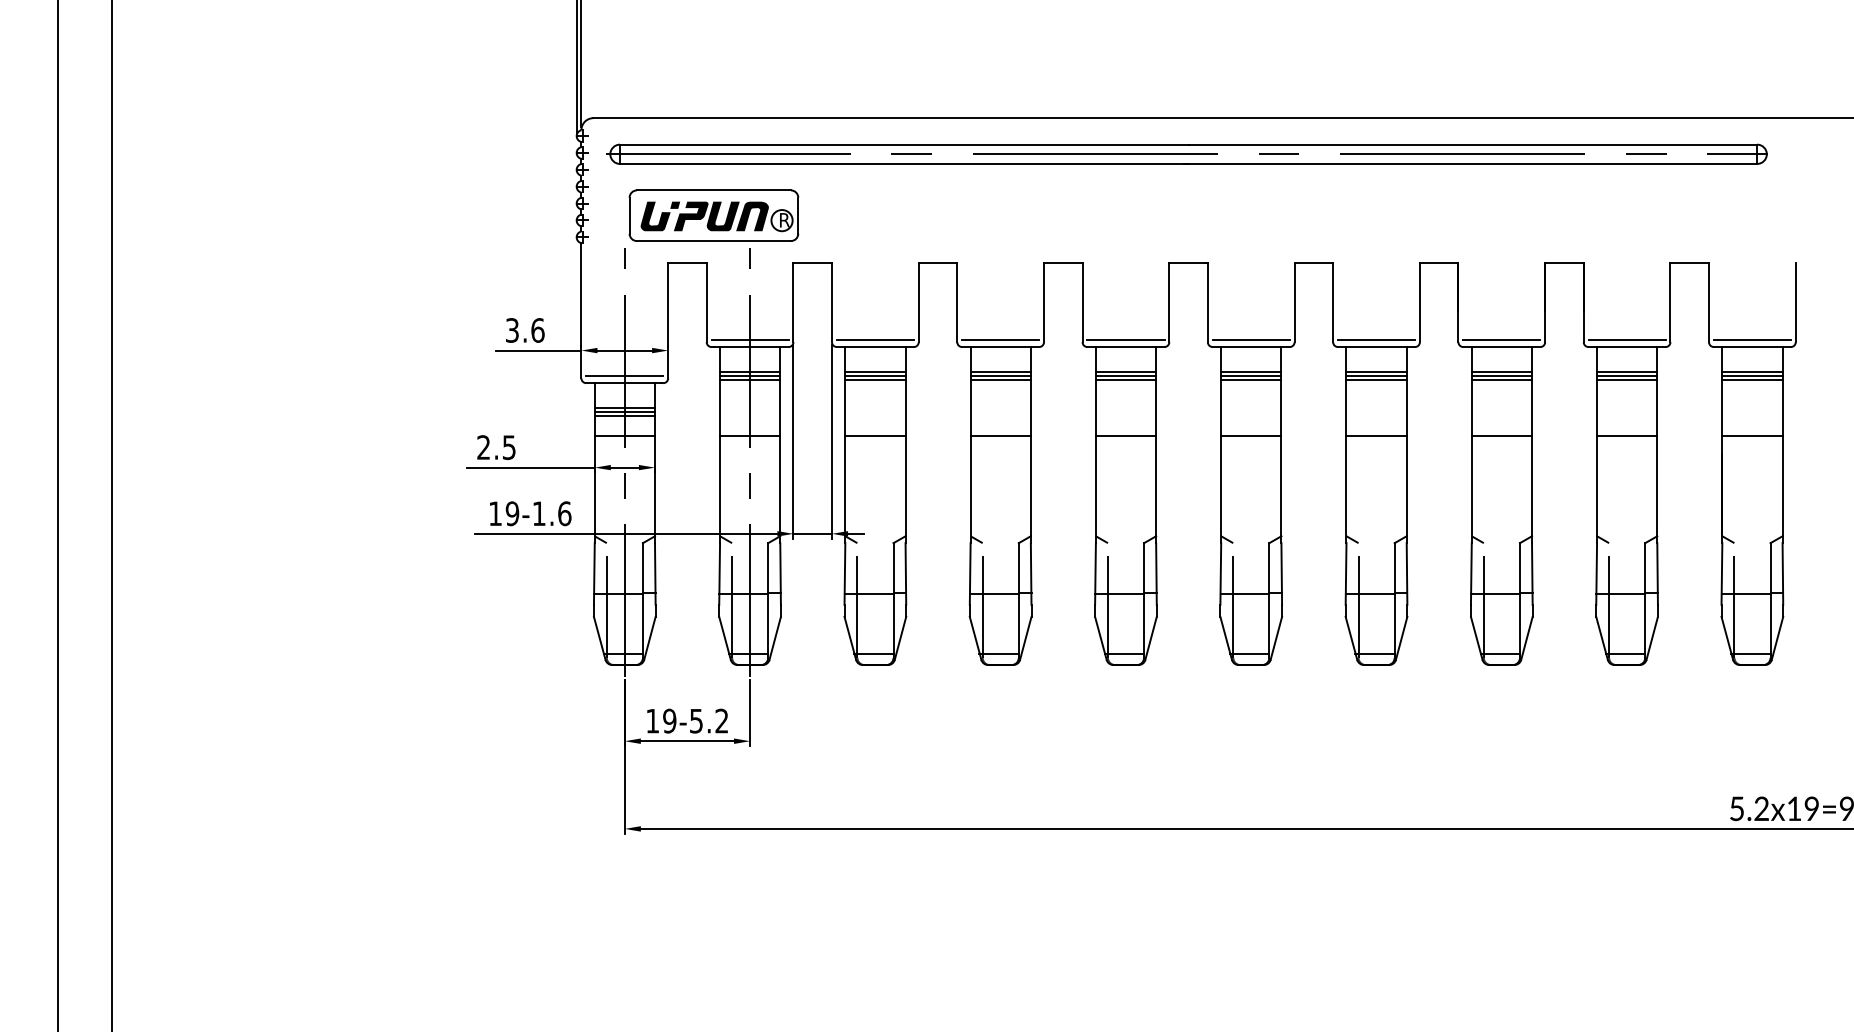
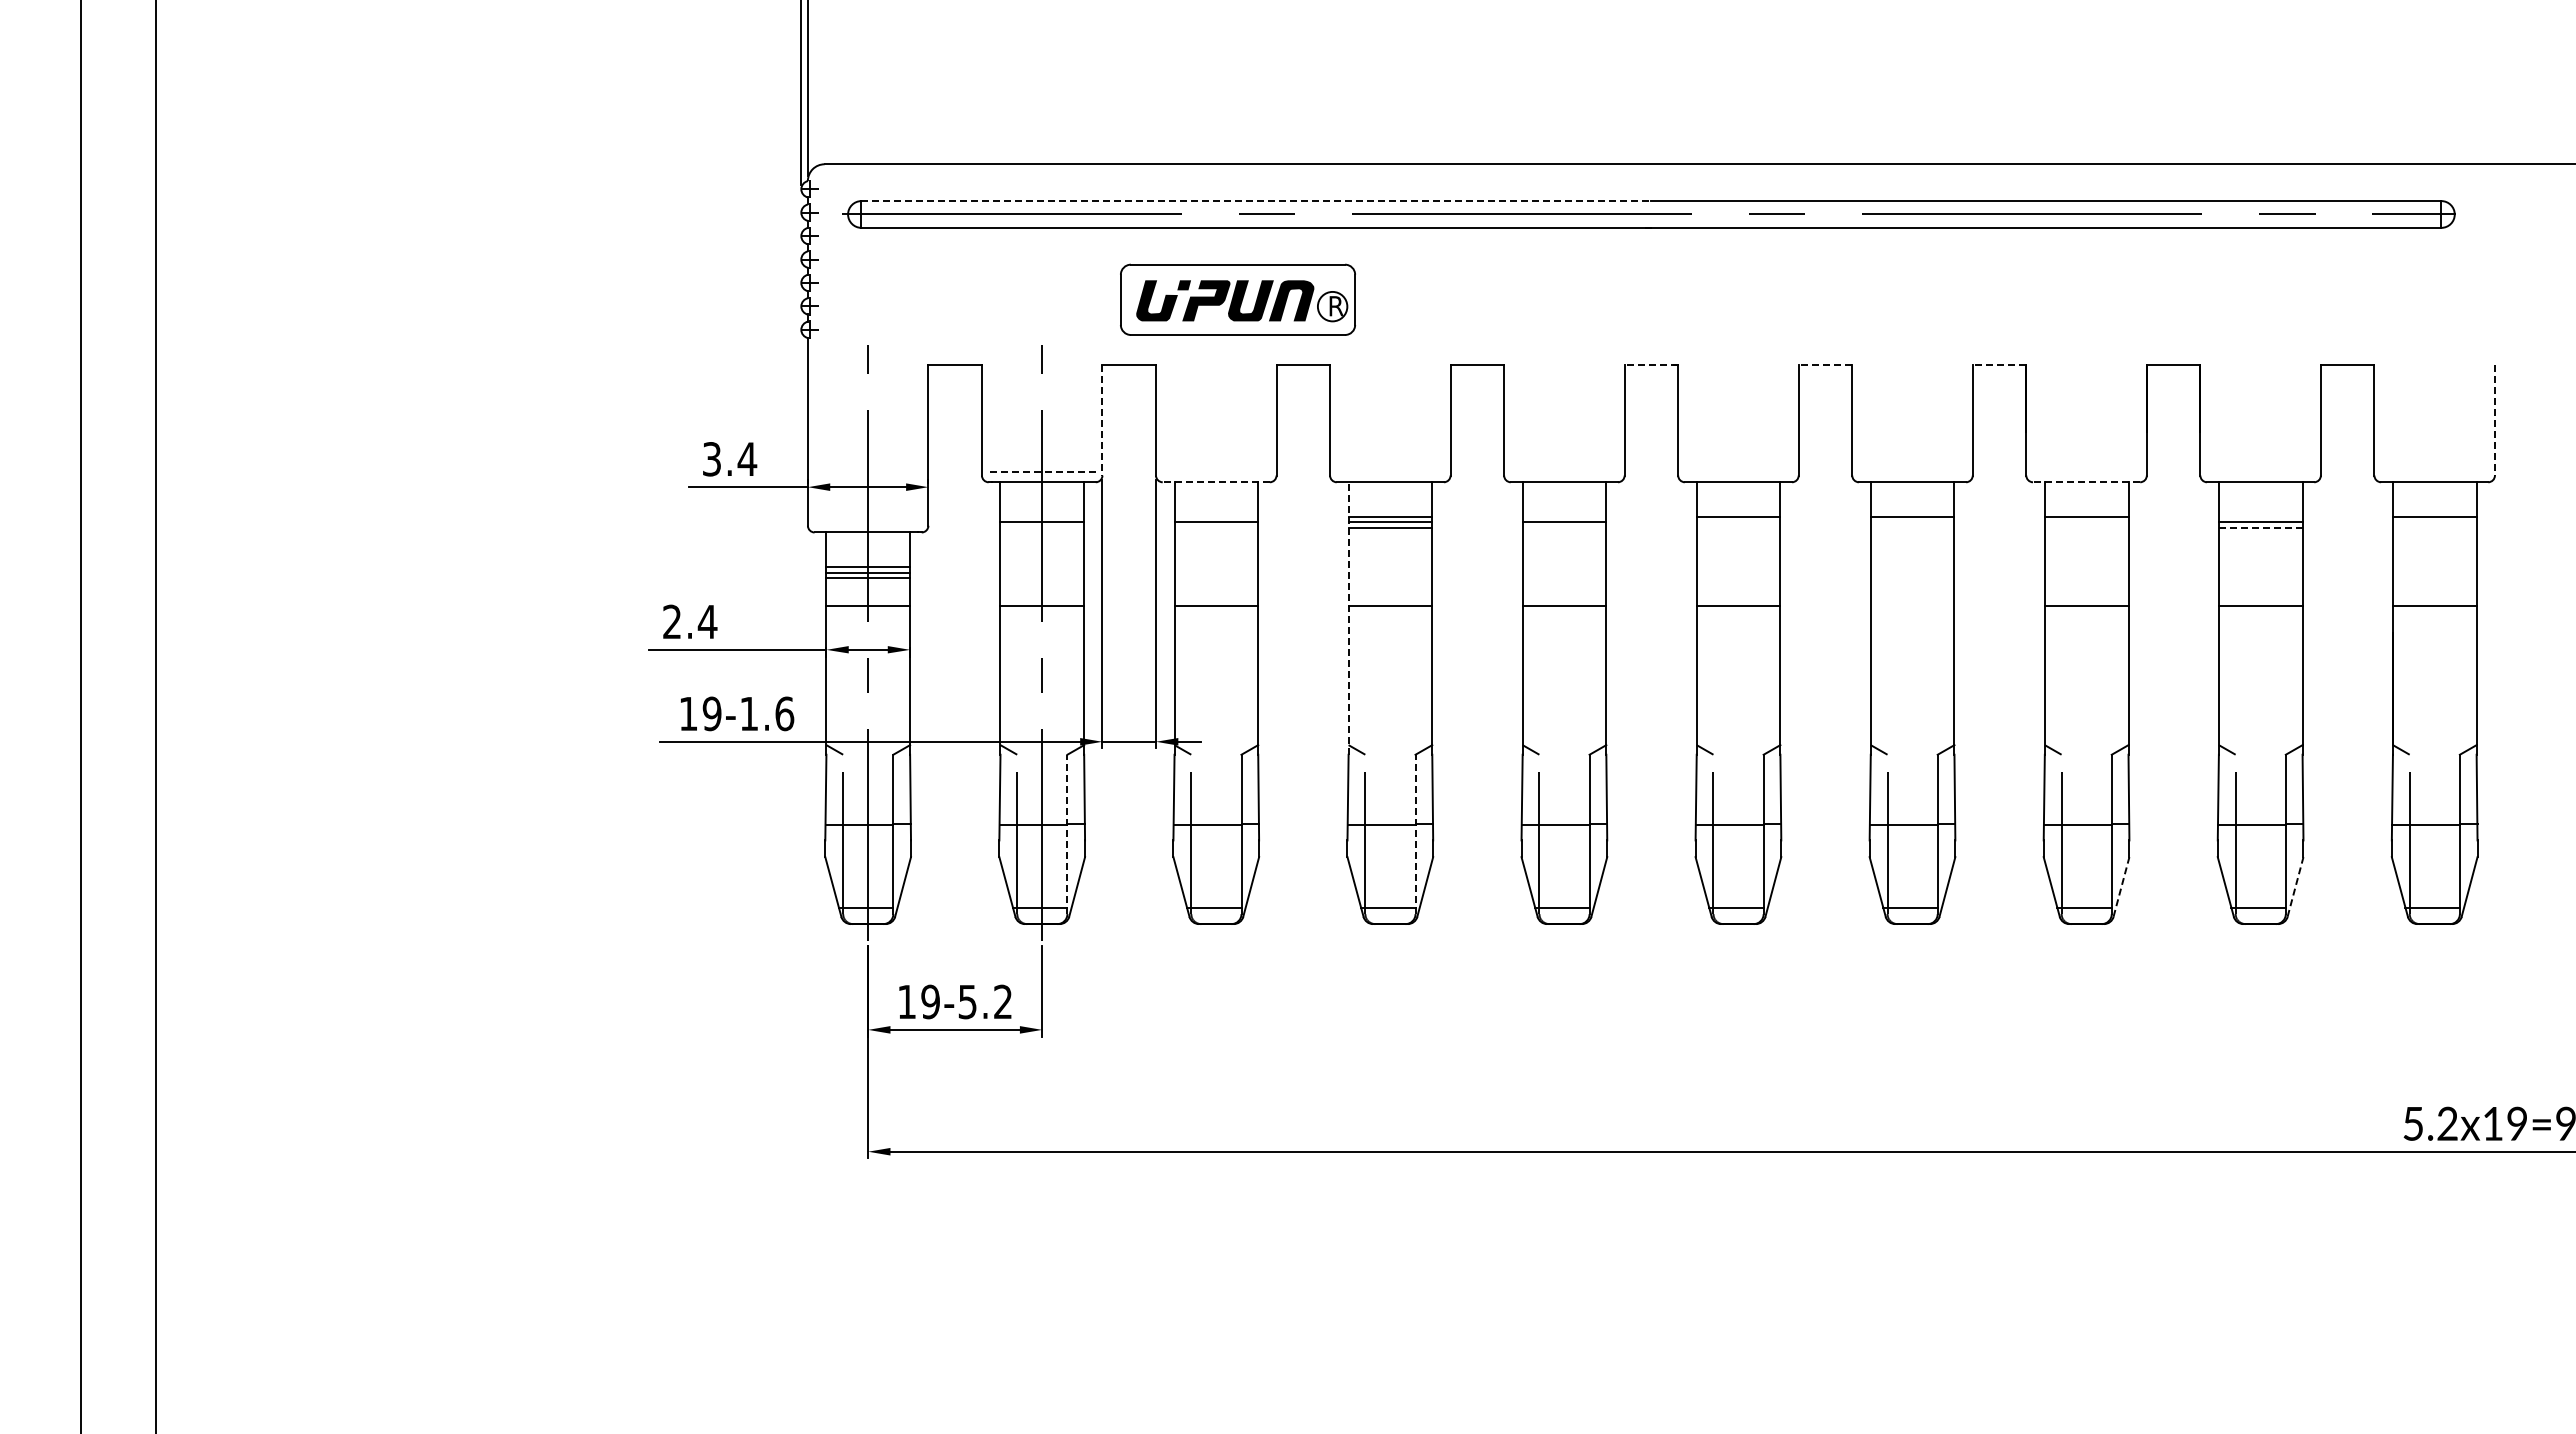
line: (904, 144) -> (1256, 201), solid -> dashed
part: (713, 215) -> (1237, 299), moved
line: (1188, 262) -> (1651, 365), solid -> dashed
line: (1313, 262) -> (1825, 365), solid -> dashed
line: (1439, 262) -> (1999, 365), solid -> dashed
line: (793, 302) -> (1102, 420), solid -> dashed
line: (1795, 302) -> (2494, 420), solid -> dashed
text: (537, 330) -> (747, 459), 3.6 -> 3.4
line: (750, 340) -> (1042, 472), solid -> dashed
line: (874, 340) -> (1215, 472), removed
line: (1000, 340) -> (1389, 472), removed
line: (1125, 340) -> (1563, 472), removed
line: (1251, 340) -> (1738, 472), removed
line: (1376, 340) -> (1912, 472), removed
line: (1501, 340) -> (2086, 472), removed
line: (1627, 340) -> (2260, 472), removed
line: (1752, 340) -> (2434, 472), removed
line: (875, 347) -> (1216, 482), solid -> dashed
line: (1501, 347) -> (2086, 482), solid -> dashed
line: (750, 371) -> (1042, 516), removed
line: (875, 371) -> (1216, 516), removed
line: (1126, 371) -> (1564, 516), removed
line: (1627, 371) -> (2260, 516), removed
line: (624, 375) -> (867, 522), removed
line: (1251, 375) -> (1738, 522), removed
line: (1376, 375) -> (1912, 522), removed
line: (1501, 375) -> (2086, 522), removed
line: (1752, 375) -> (2434, 522), removed
line: (750, 380) -> (1042, 528), removed
line: (875, 380) -> (1216, 528), removed
line: (1126, 380) -> (1564, 528), removed
line: (1251, 380) -> (1738, 528), removed
line: (1376, 380) -> (1912, 528), removed
line: (1501, 380) -> (2086, 528), removed
line: (1627, 380) -> (2260, 528), solid -> dashed
line: (1752, 380) -> (2434, 528), removed
line: (1376, 436) -> (1912, 606), removed
line: (970, 445) -> (1348, 618), solid -> dashed
text: (509, 447) -> (707, 622), 2.5 -> 2.4
line: (768, 600) -> (1067, 834), solid -> dashed
line: (1018, 600) -> (1415, 834), solid -> dashed
line: (1526, 638) -> (2121, 886), solid -> dashed
line: (1652, 638) -> (2295, 886), solid -> dashed

